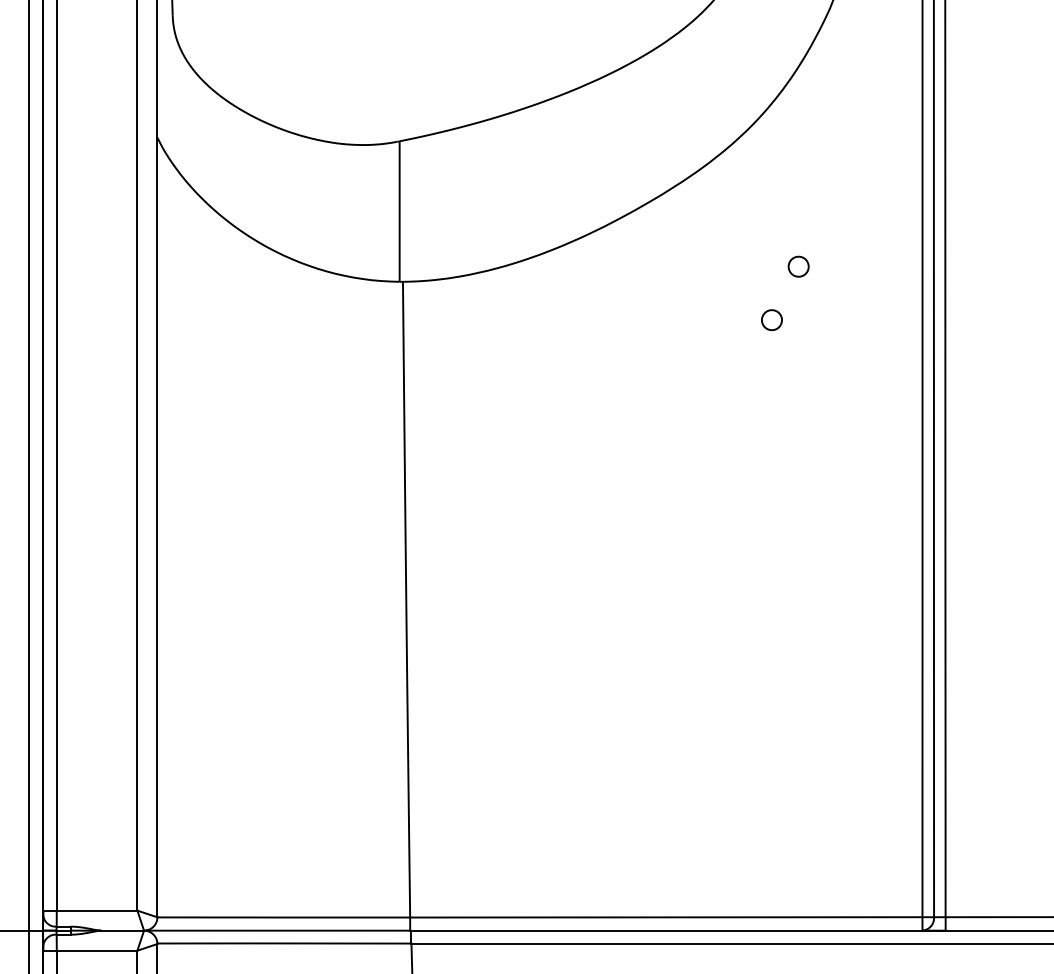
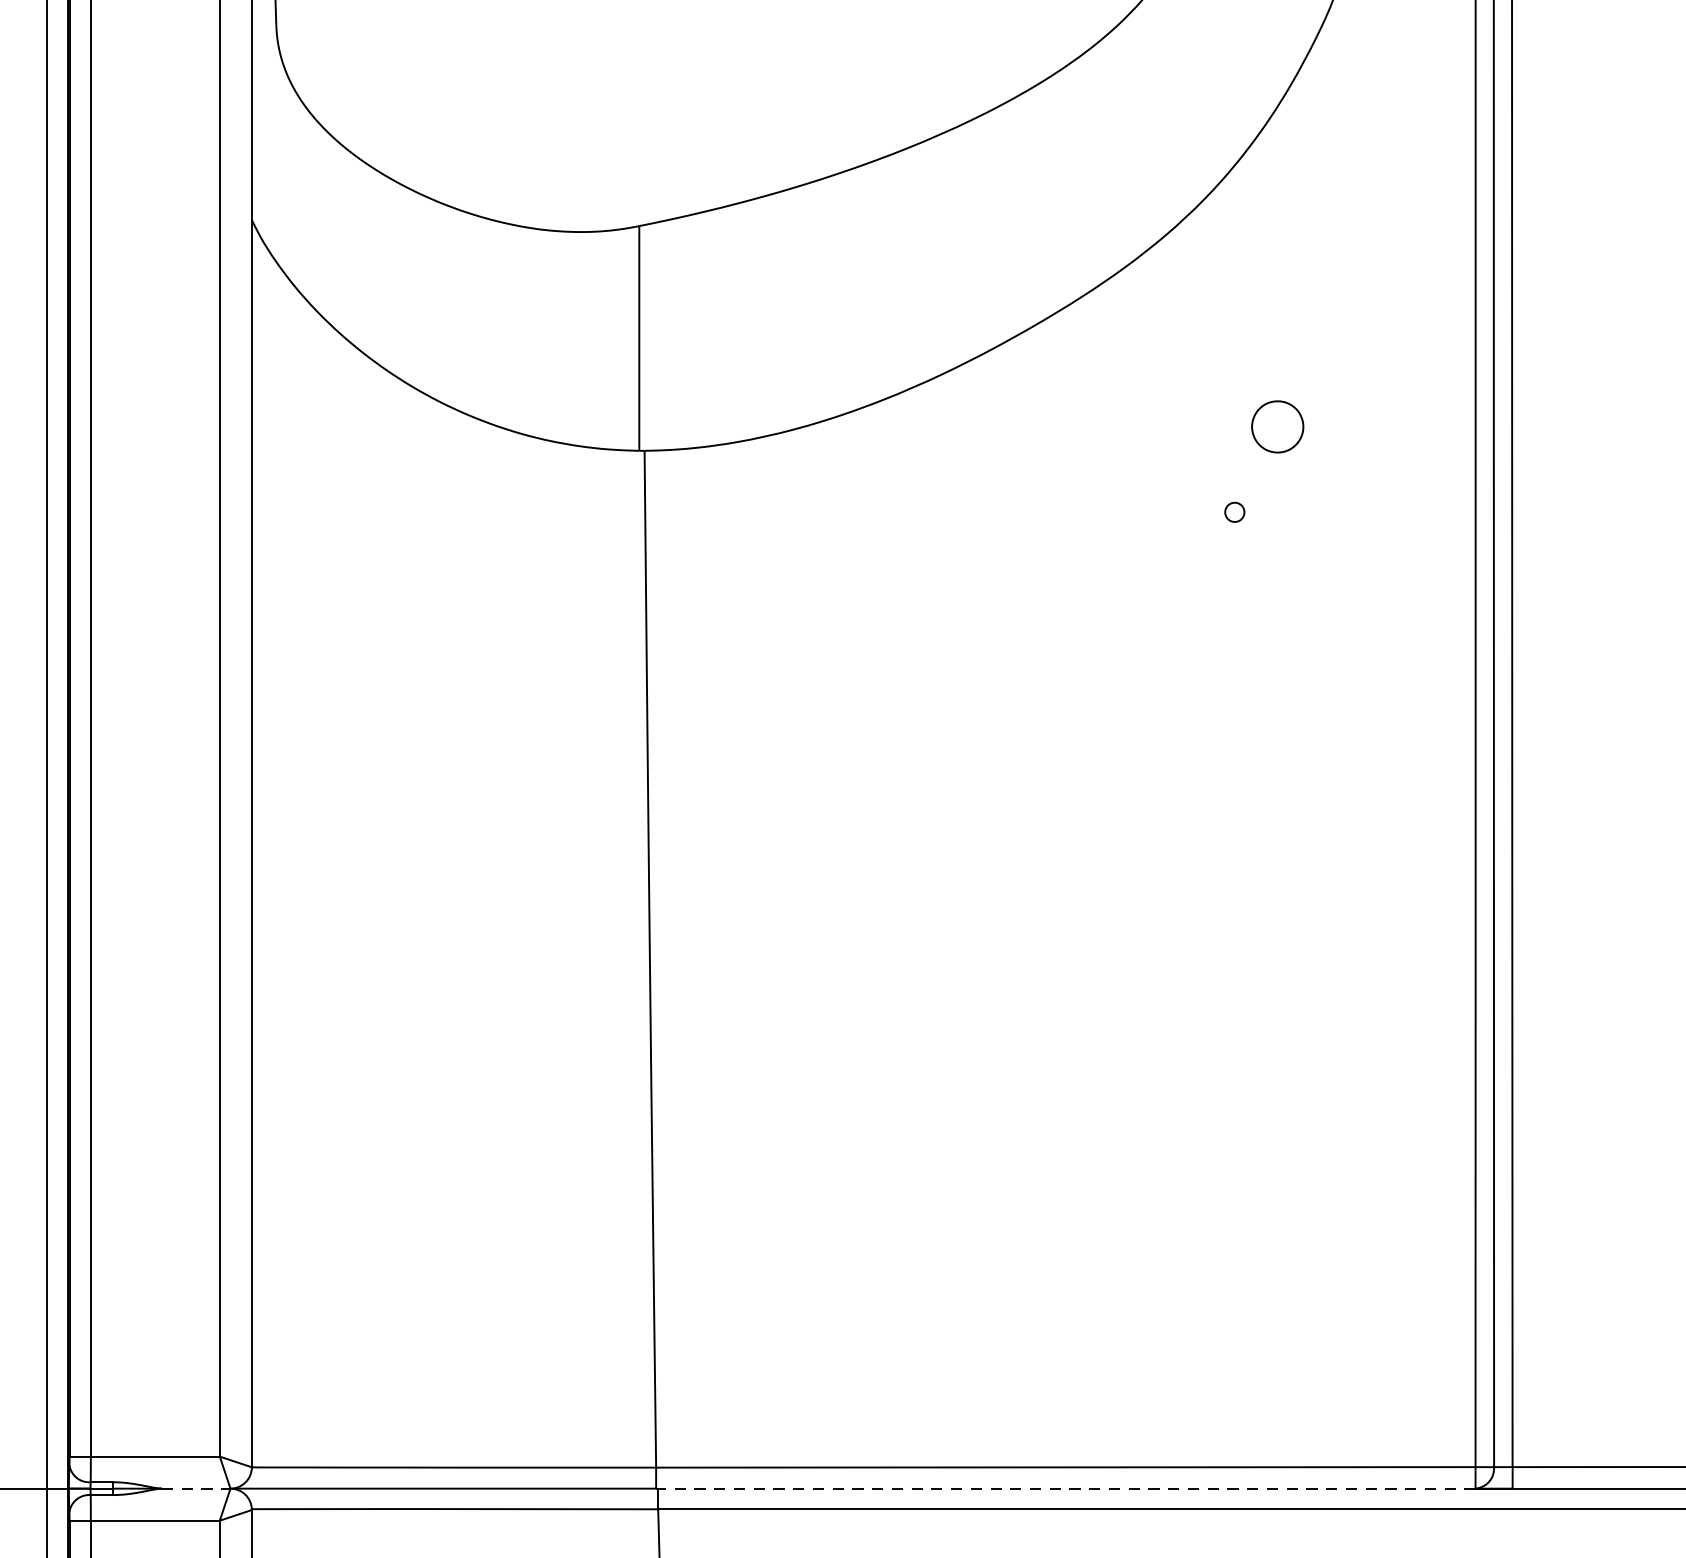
part: (798, 266) -> (1277, 426), size x1.6
part: (771, 320) -> (1234, 512), size x0.6
line: (123, 930) -> (197, 1488), solid -> dashed
line: (665, 930) -> (1064, 1488), solid -> dashed

